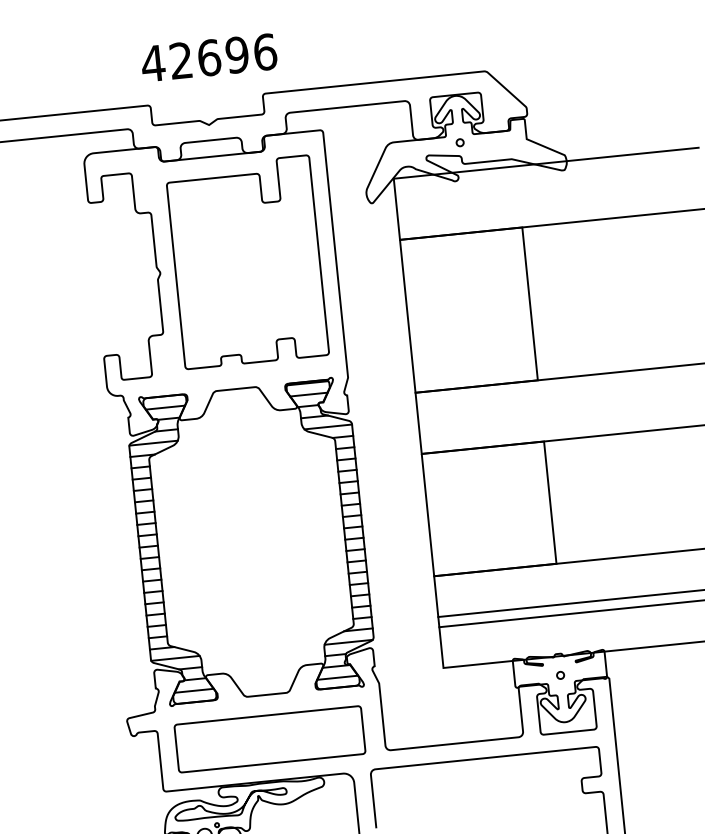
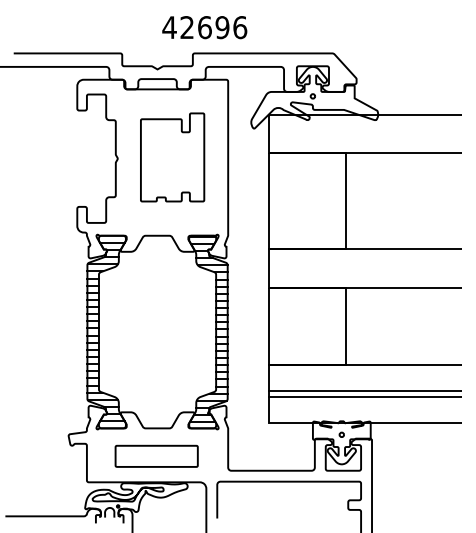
text: (208, 57) -> (204, 27), moved
part: (247, 262) -> (172, 157), size x0.7
part: (269, 739) -> (156, 456), size x0.7

